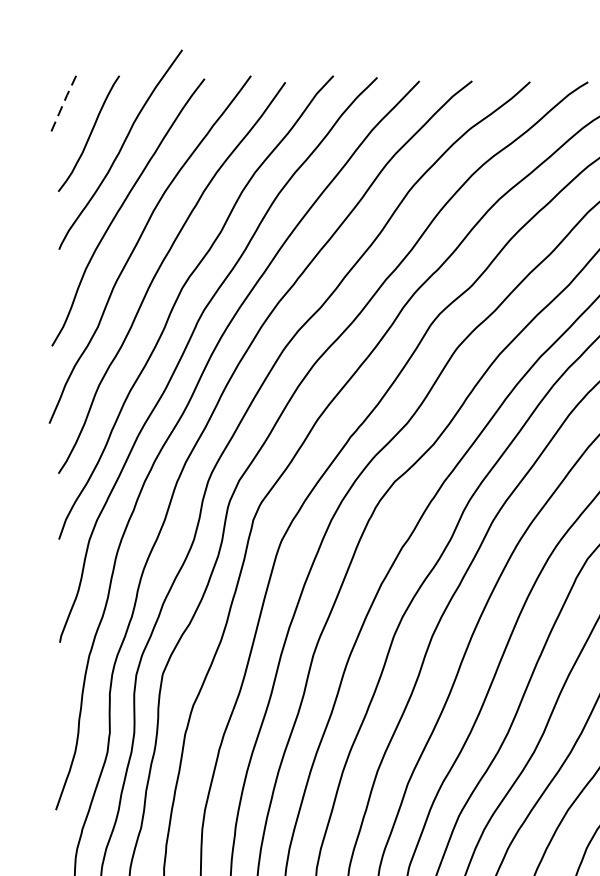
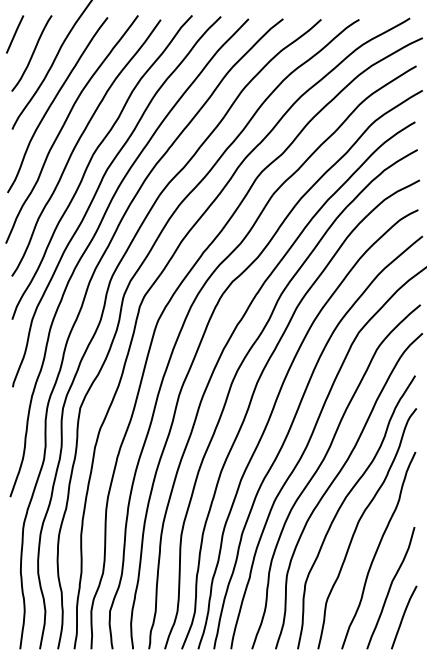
line: (63, 103) -> (15, 33), dashed -> solid

